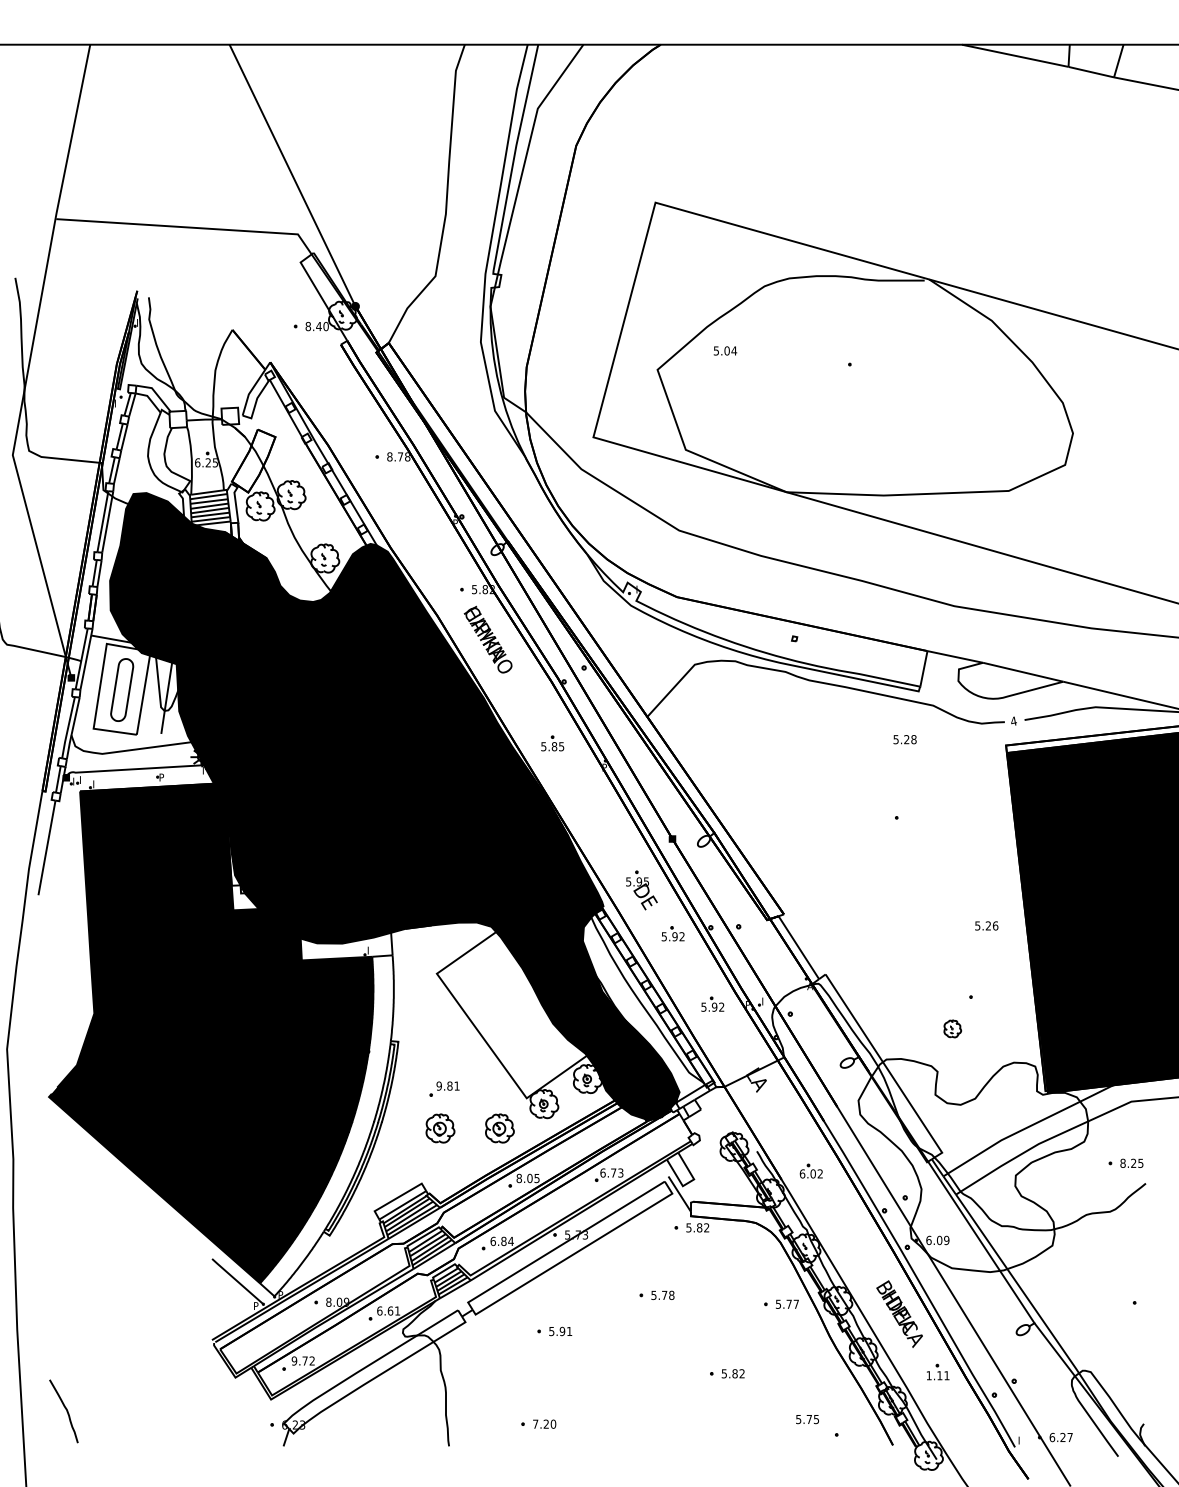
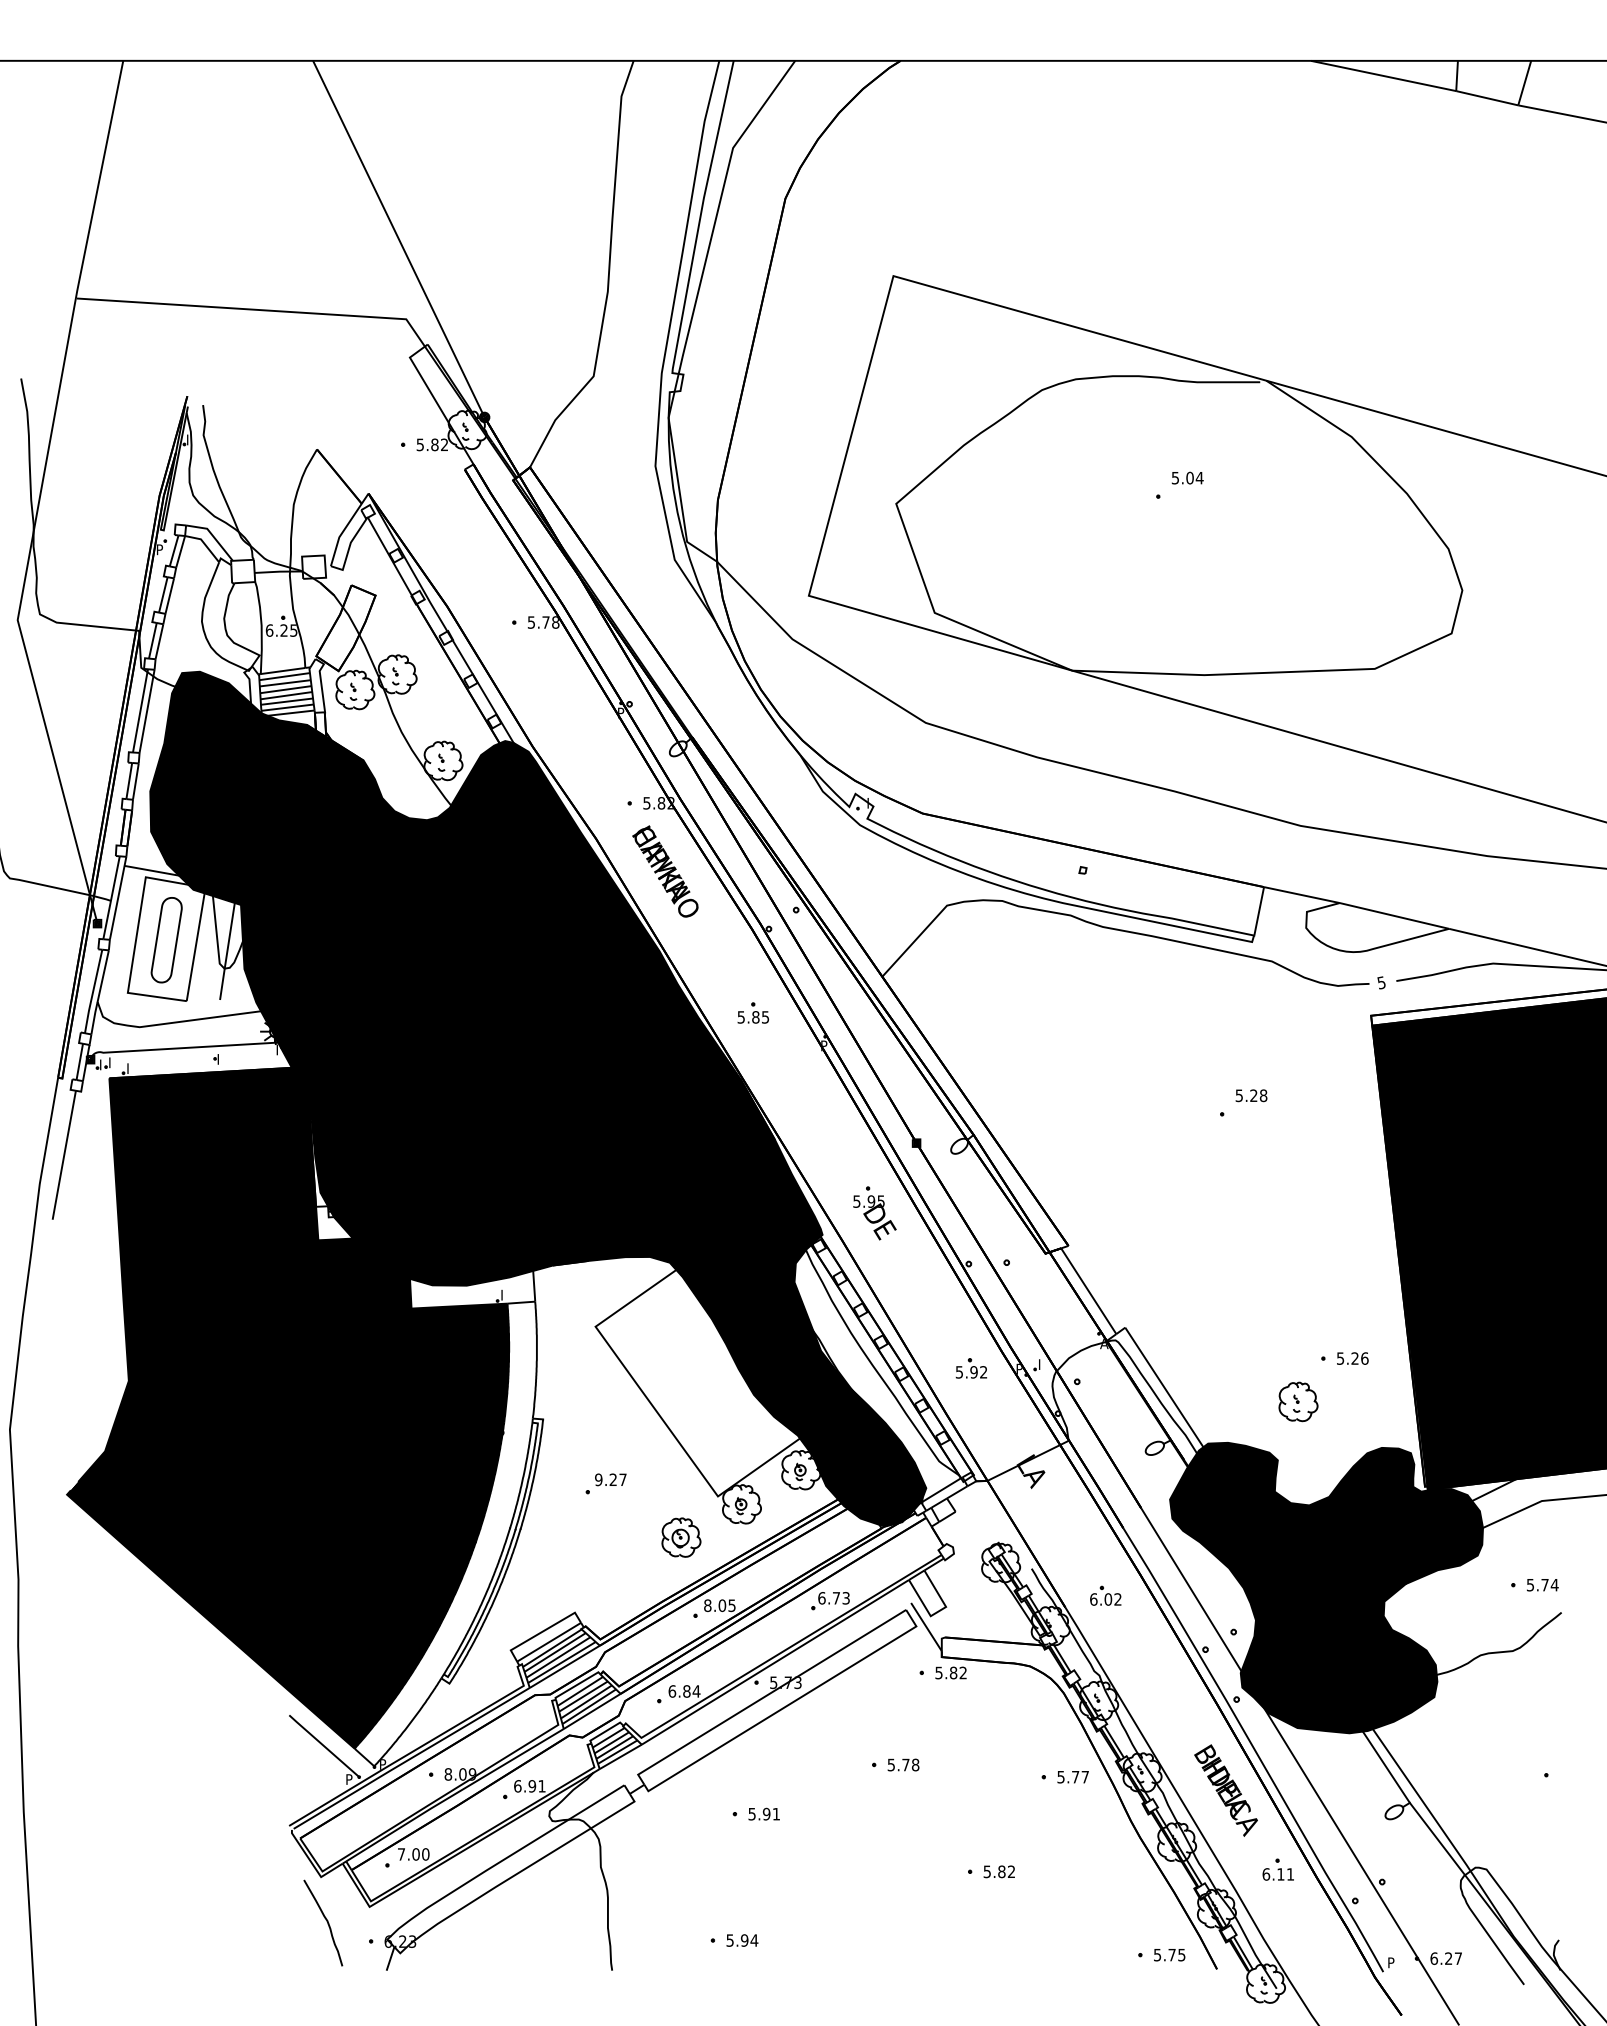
text: (317, 326) -> (432, 444), 8.40 -> 5.82
text: (725, 350) -> (1187, 477), moved
text: (117, 401) -> (160, 547), I -> P
text: (389, 456) -> (531, 622), 8.78 -> 5.78
text: (1013, 721) -> (1381, 982), 4 -> 5
text: (905, 739) -> (1251, 1095), moved
text: (162, 776) -> (221, 1057), P -> I
text: (986, 925) -> (1352, 1358), moved
part: (672, 933) -> (916, 1272), removed
part: (952, 1028) -> (1298, 1401), size x1.67
text: (452, 1085) -> (617, 1479), 9.81 -> 9.27
part: (440, 1128) -> (600, 1537), removed
text: (1131, 1162) -> (1542, 1584), 8.25 -> 5.74
fill: (973, 1165) -> (1326, 1587), added
text: (390, 1311) -> (532, 1786), 6.61 -> 6.91
text: (303, 1361) -> (413, 1854), 9.72 -> 7.00
text: (929, 1375) -> (1266, 1874), 1.11 -> 6.11
curve: (66, 1410) -> (326, 1921), moved
text: (807, 1419) -> (1169, 1955), moved
text: (544, 1424) -> (742, 1940), 7.20 -> 5.94
text: (1021, 1438) -> (1391, 1960), I -> P

